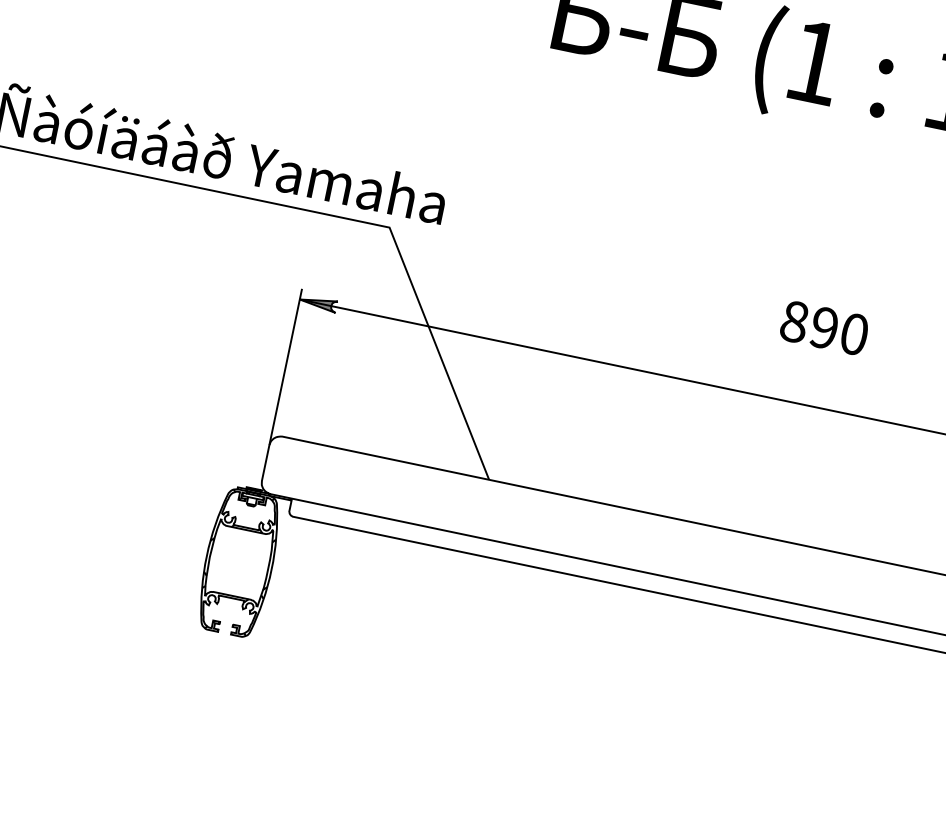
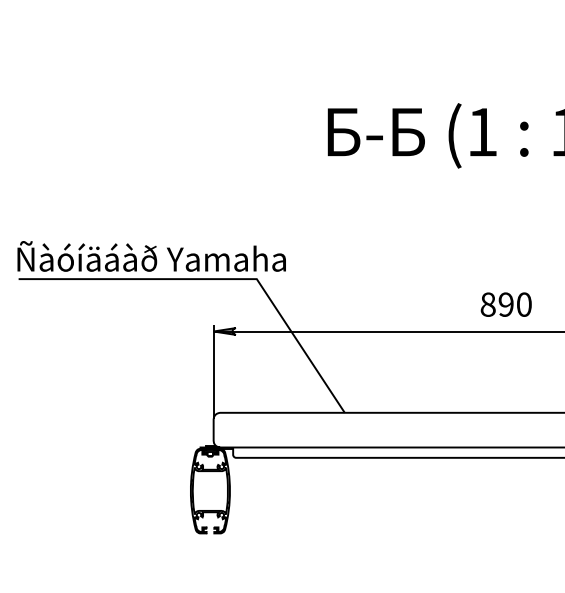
text: (823, 327) -> (505, 304), moved

